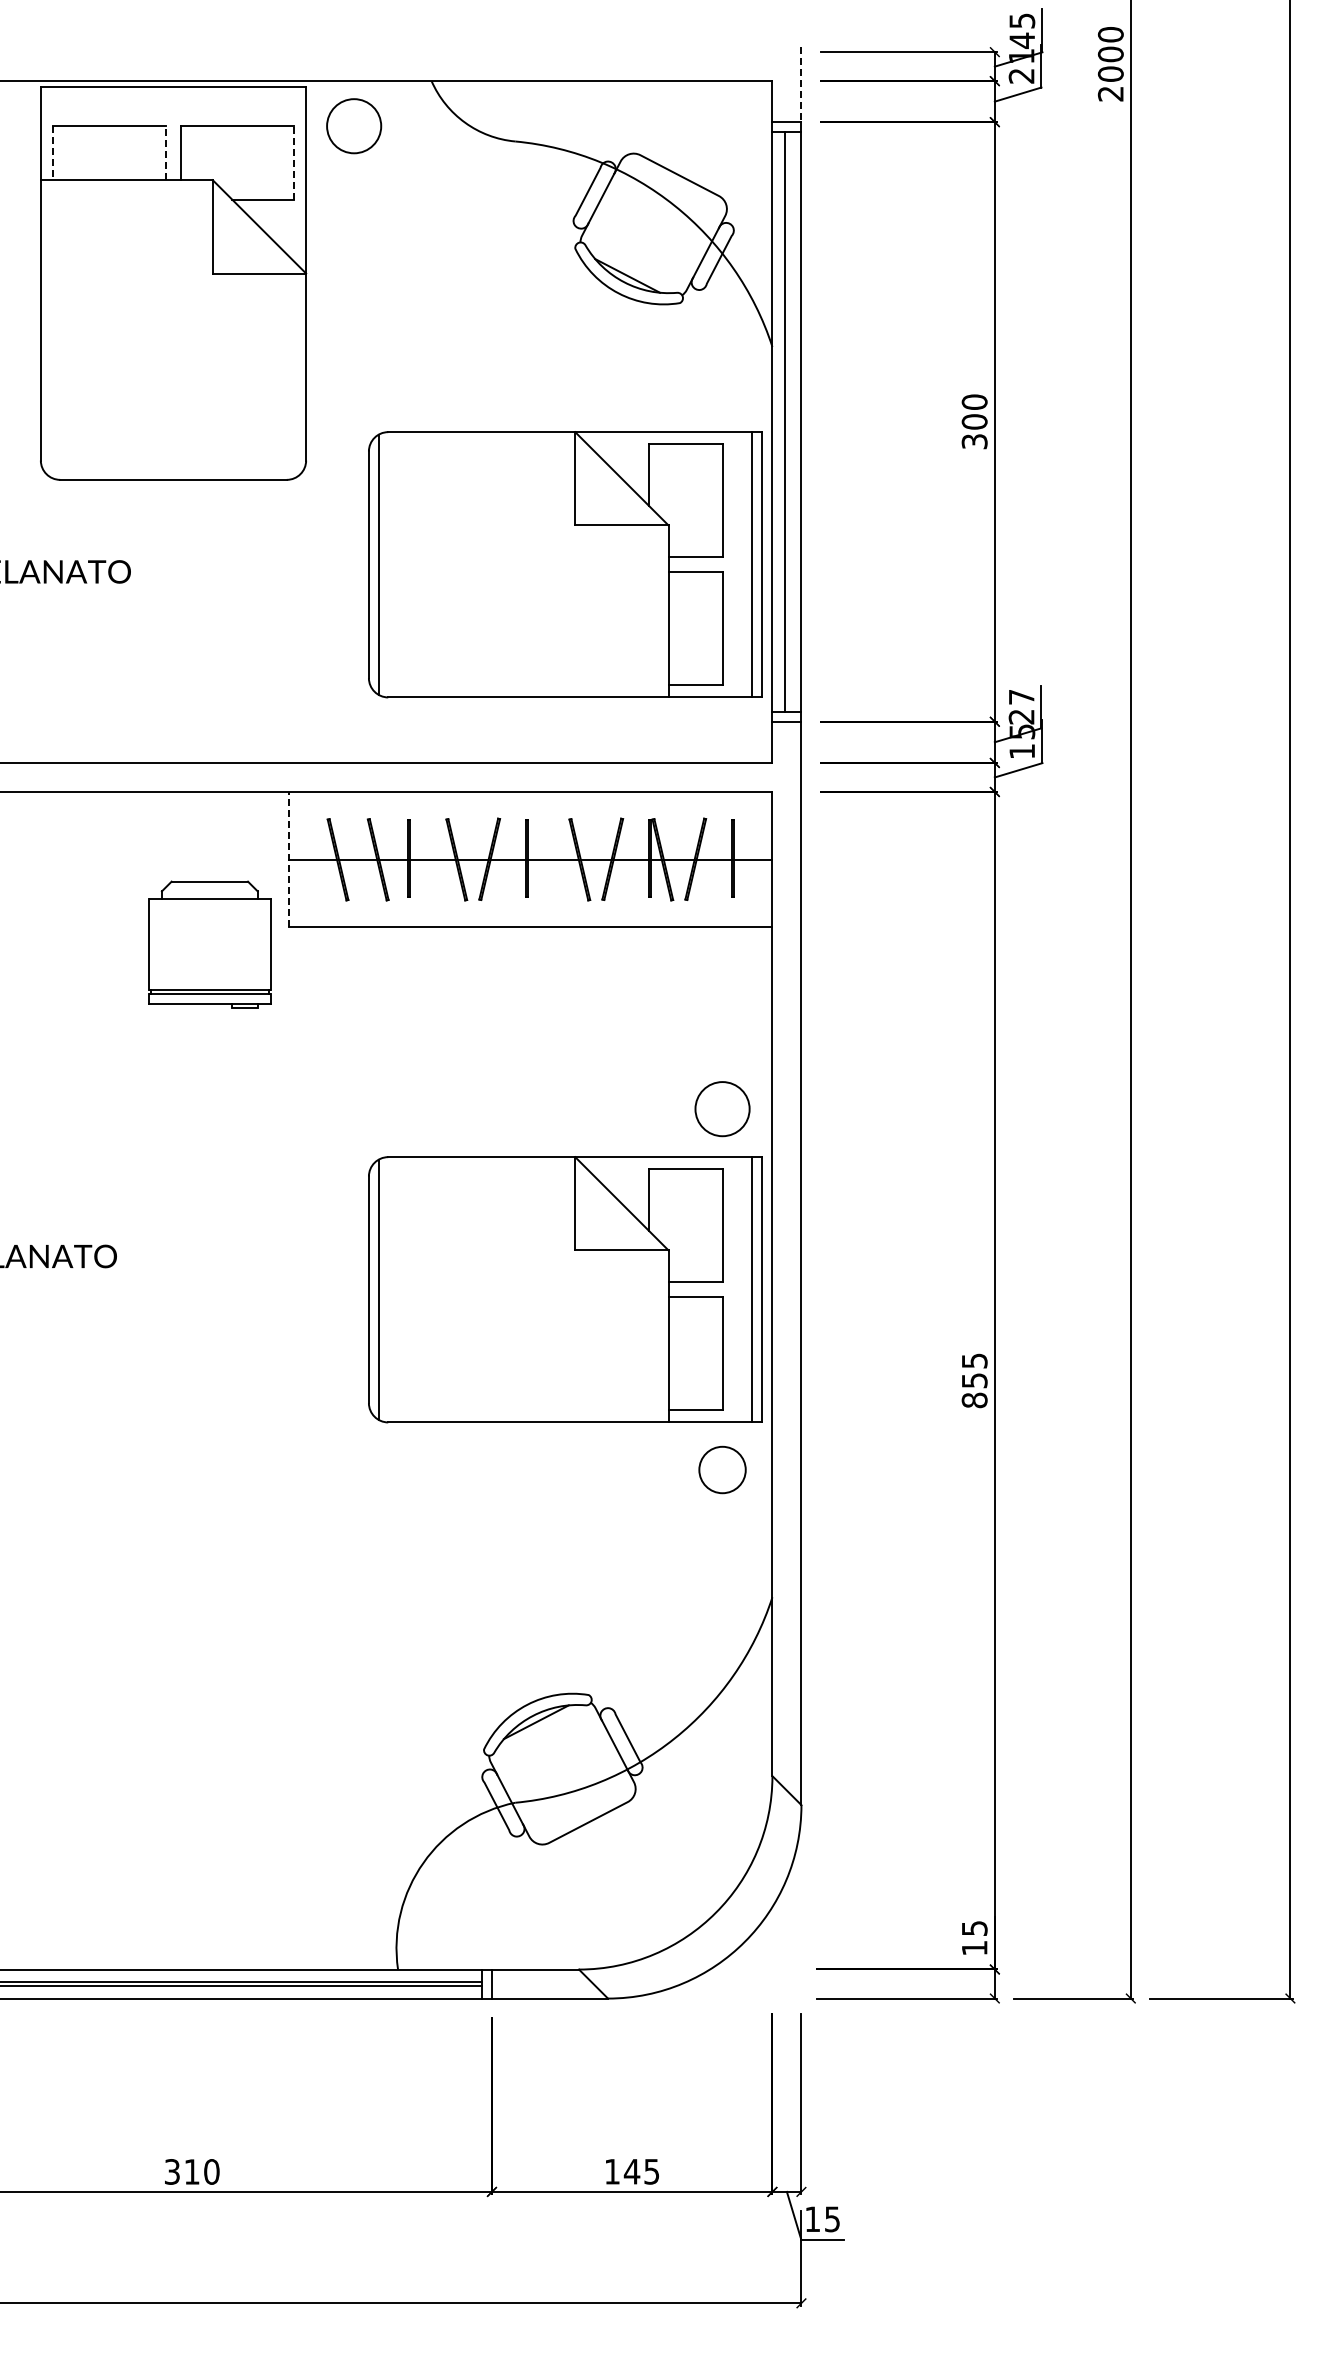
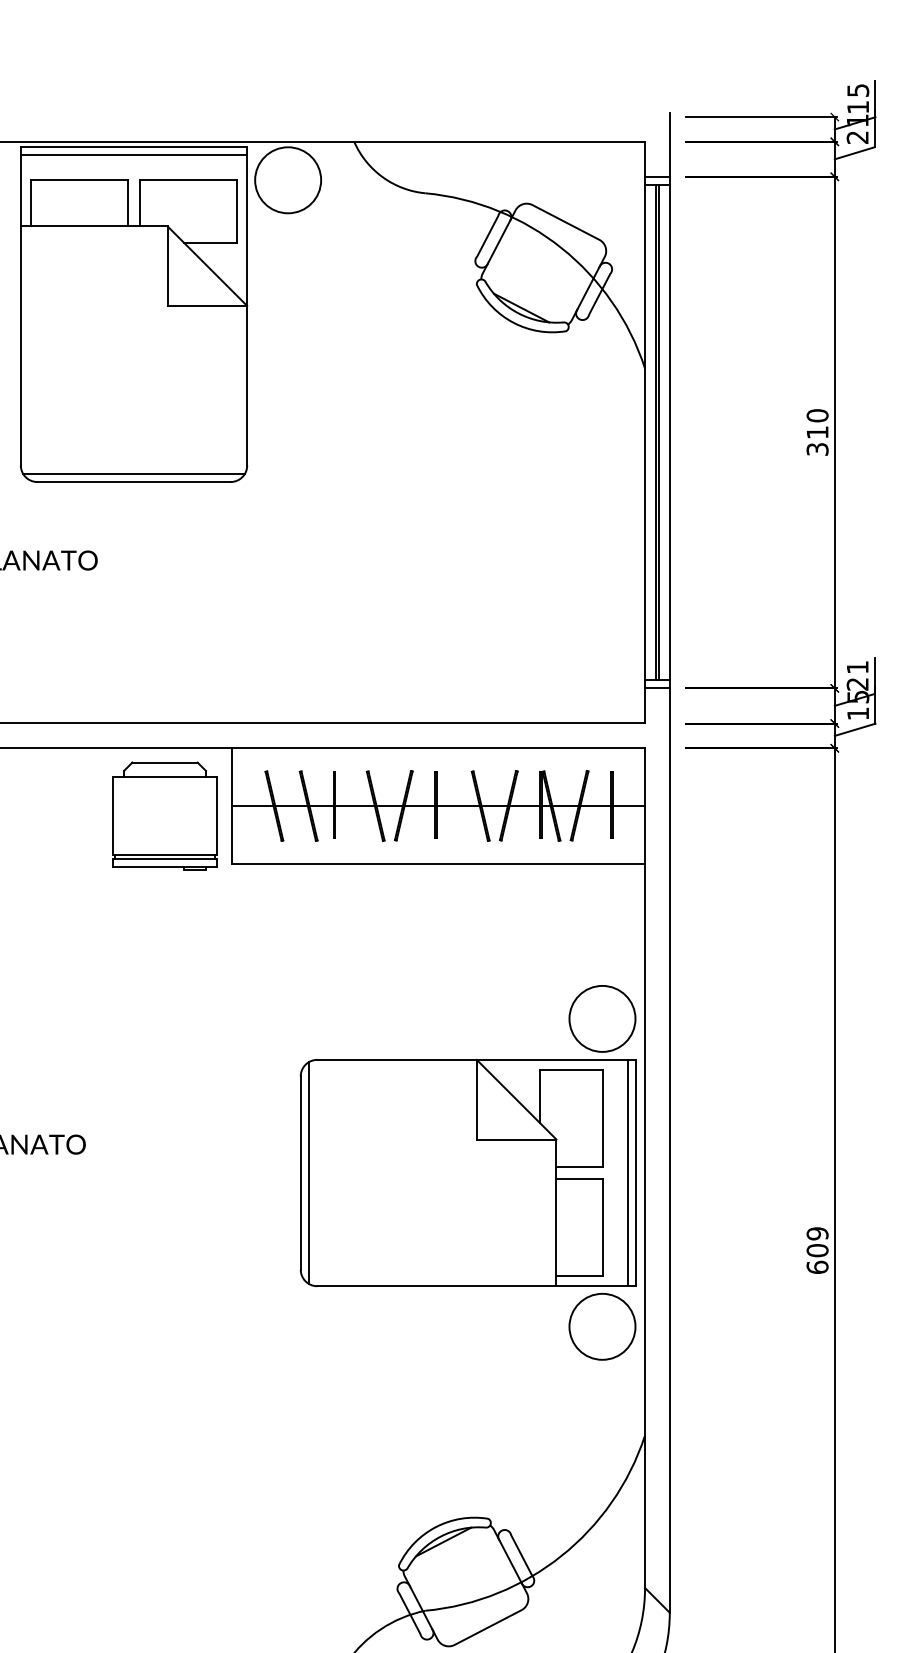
text: (1021, 40) -> (857, 107), 45 -> 15
line: (801, 85) -> (669, 145), dashed -> solid
line: (173, 96) -> (134, 154), added
circle: (353, 125) -> (287, 179), size x1.43
line: (166, 152) -> (128, 202), dashed -> solid
line: (53, 153) -> (31, 203), dashed -> solid
line: (293, 163) -> (236, 212), dashed -> solid
line: (788, 421) -> (658, 432), added
text: (974, 421) -> (817, 432), 300 -> 310
line: (173, 470) -> (134, 474), added
part: (565, 564) -> (468, 554), removed
text: (1021, 697) -> (857, 667), 27 -> 21
line: (288, 859) -> (232, 805), dashed -> solid
part: (209, 944) -> (164, 816), moved
circle: (722, 1108) -> (602, 1018), size x1.43
text: (974, 1380) -> (817, 1250), 855 -> 609
circle: (722, 1469) -> (602, 1326), size x1.67

